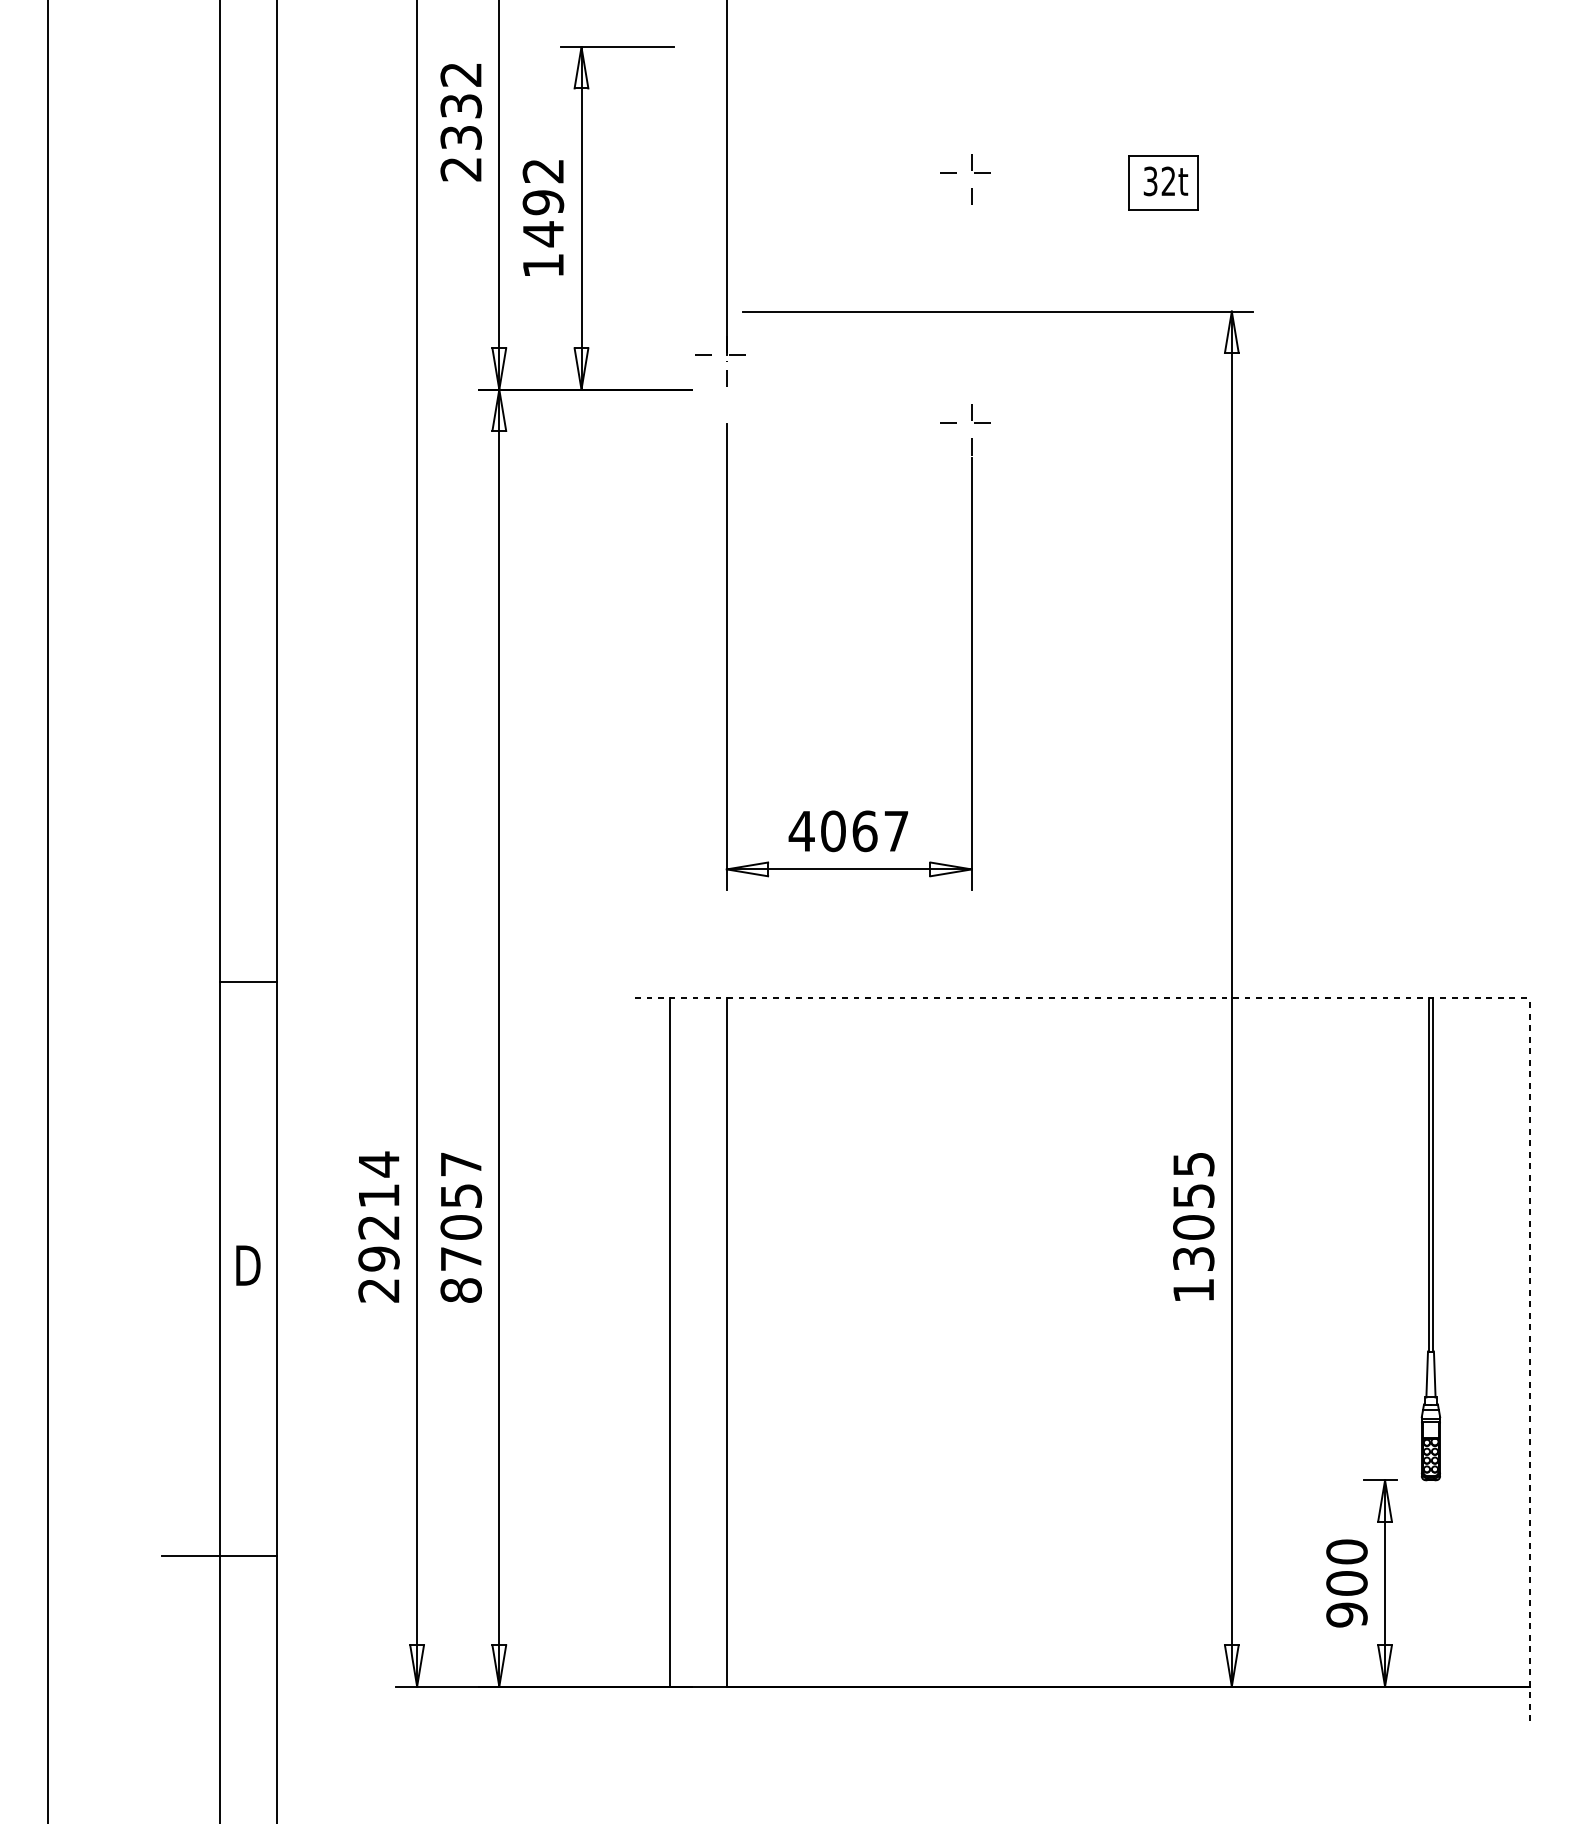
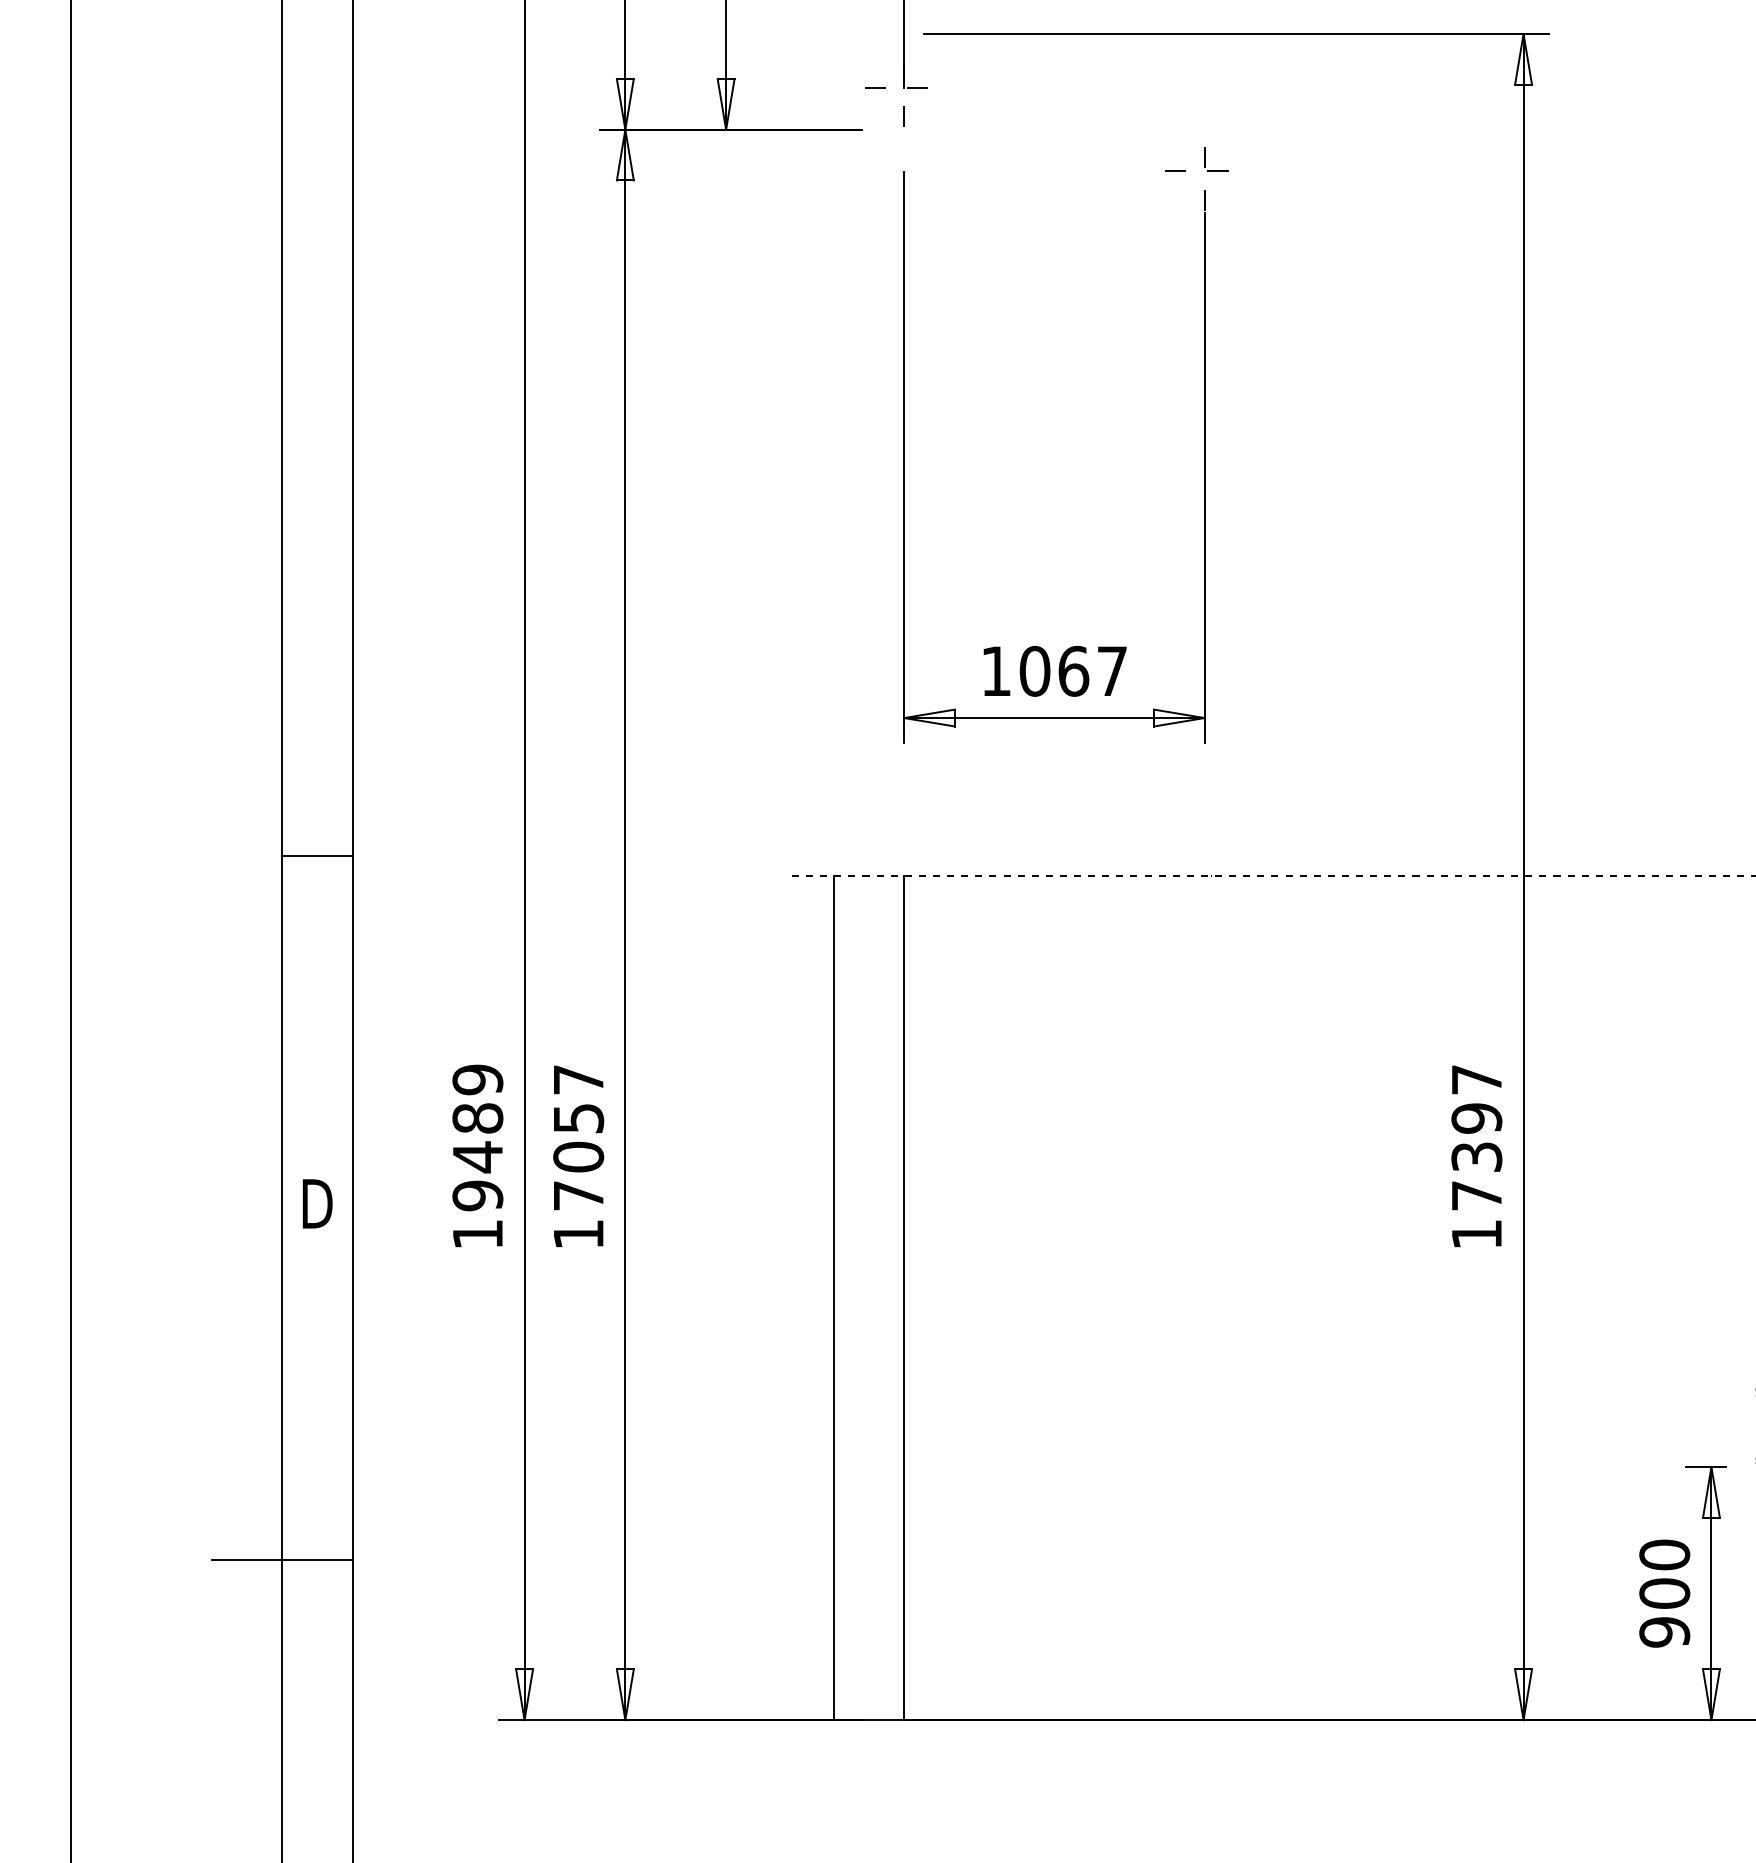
text: (801, 831) -> (995, 671), 4067 -> 1067
text: (1193, 1211) -> (1476, 1137), 13055 -> 17397
text: (378, 1226) -> (477, 1155), 29214 -> 19489
text: (460, 1290) -> (577, 1234), 87057 -> 17057

